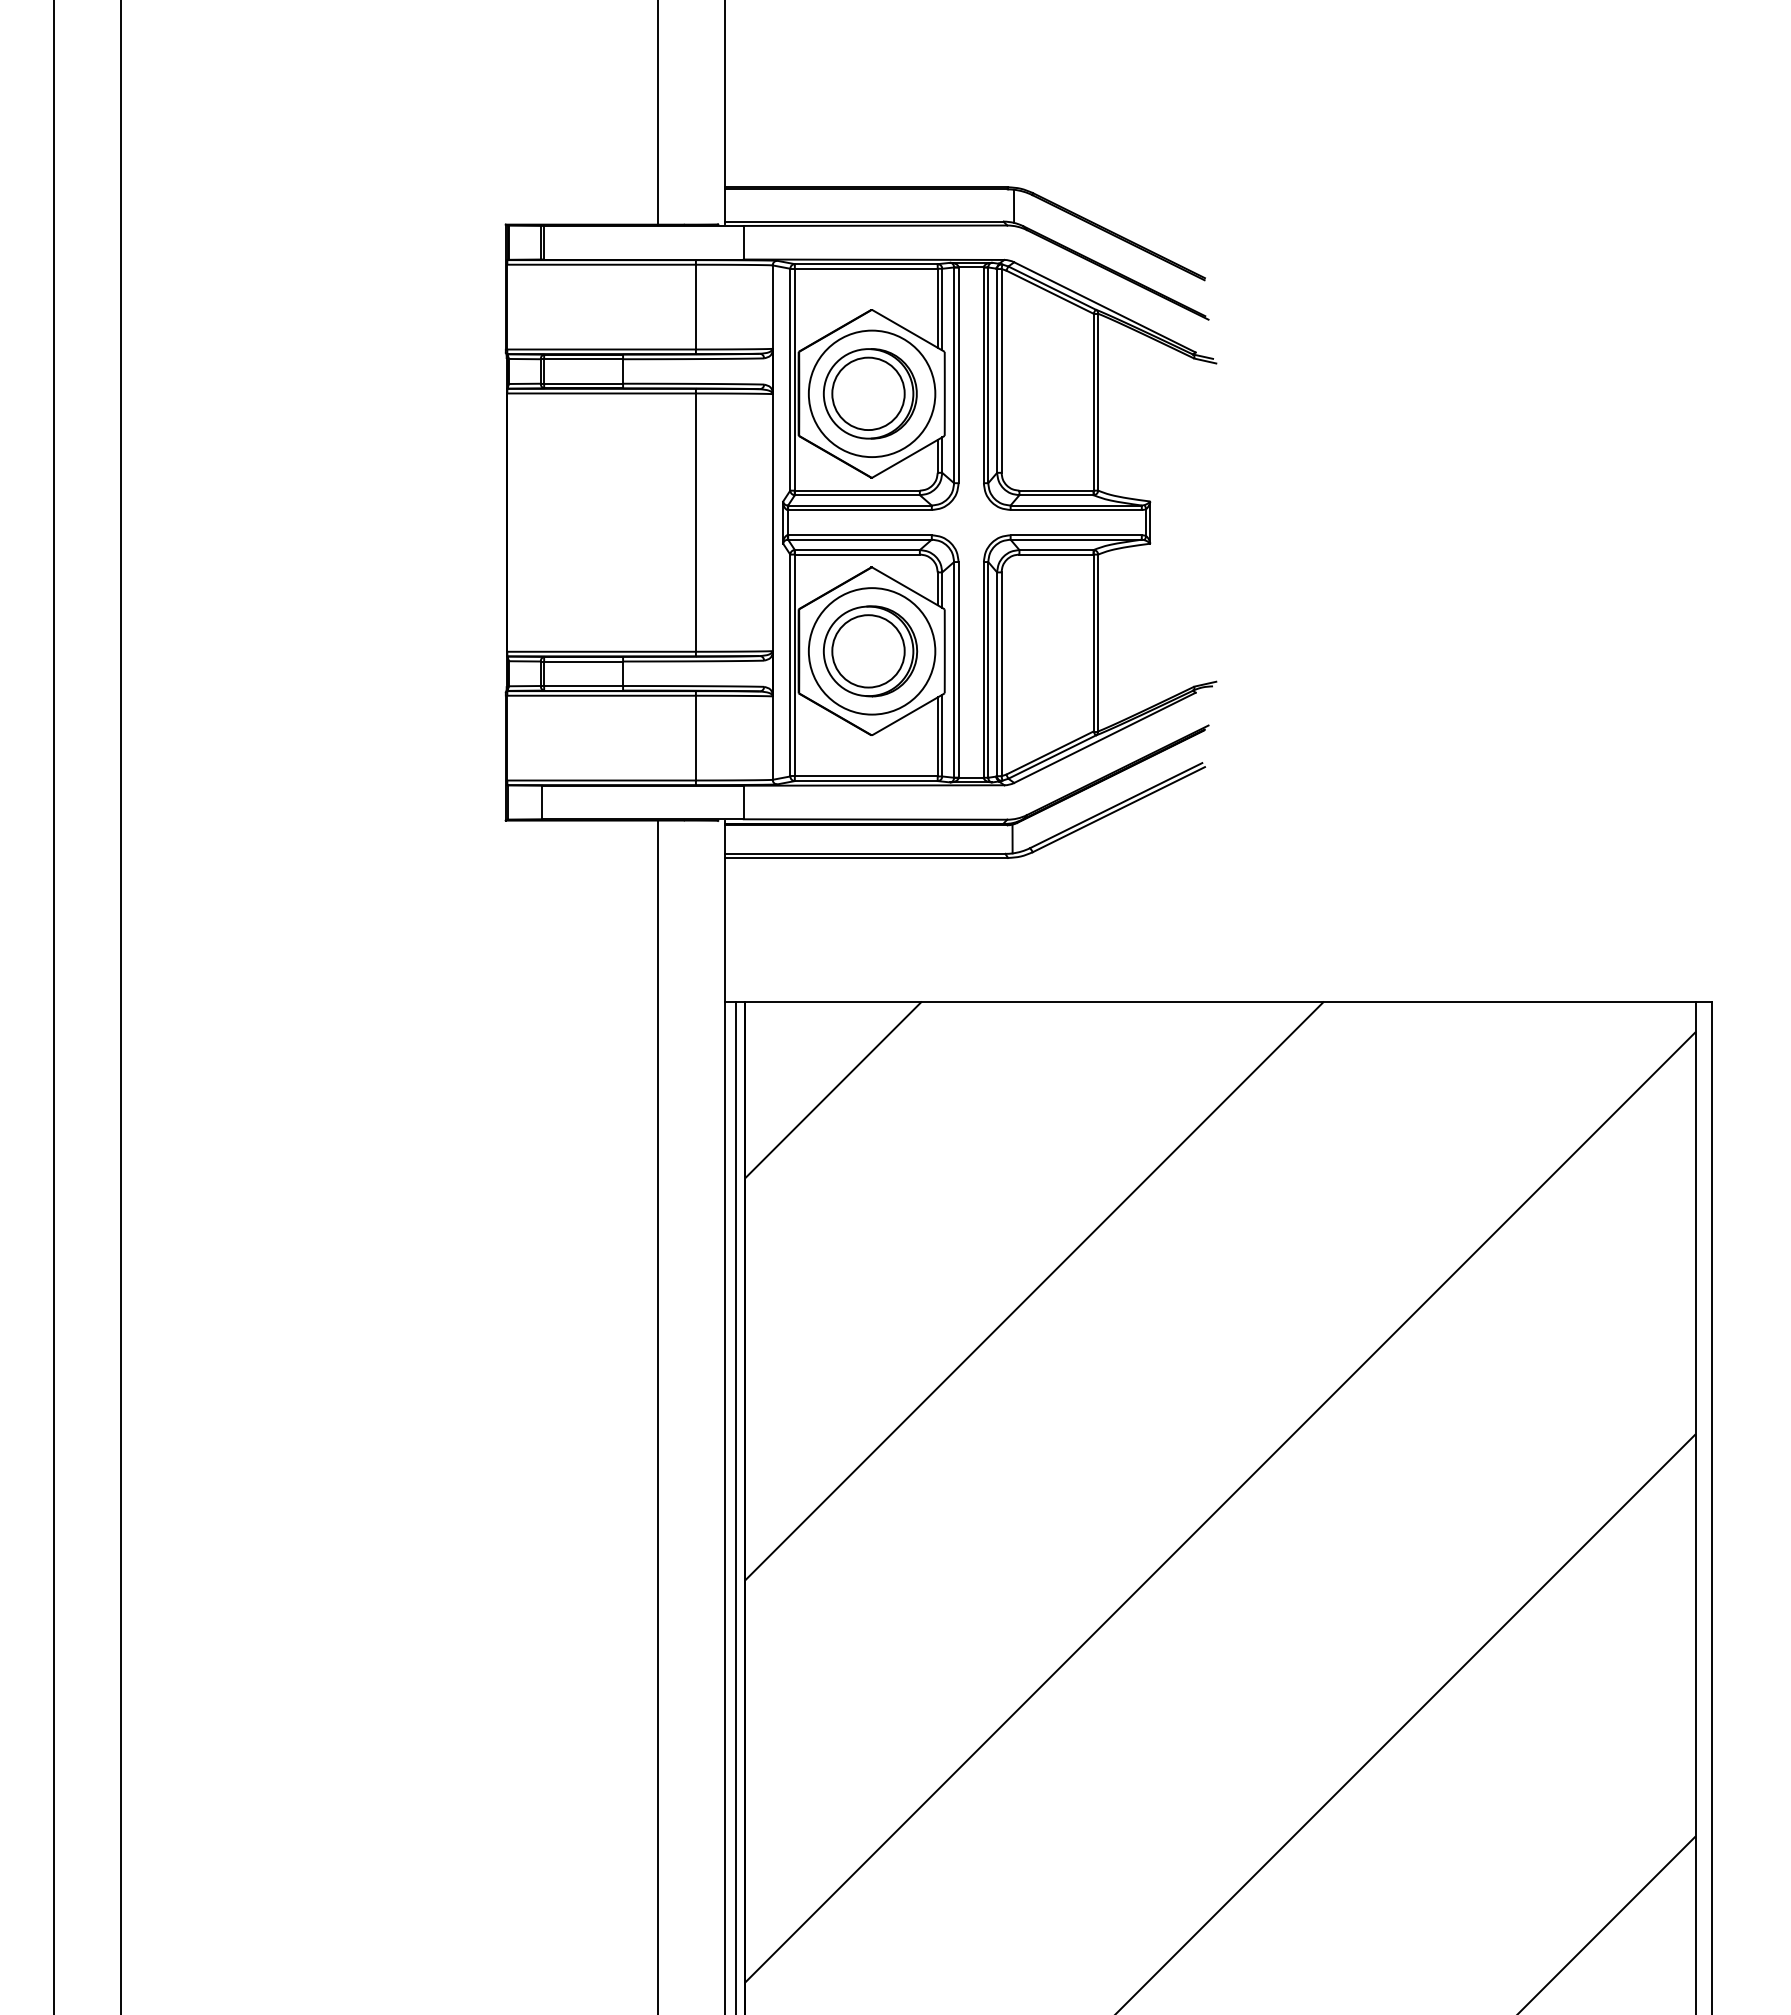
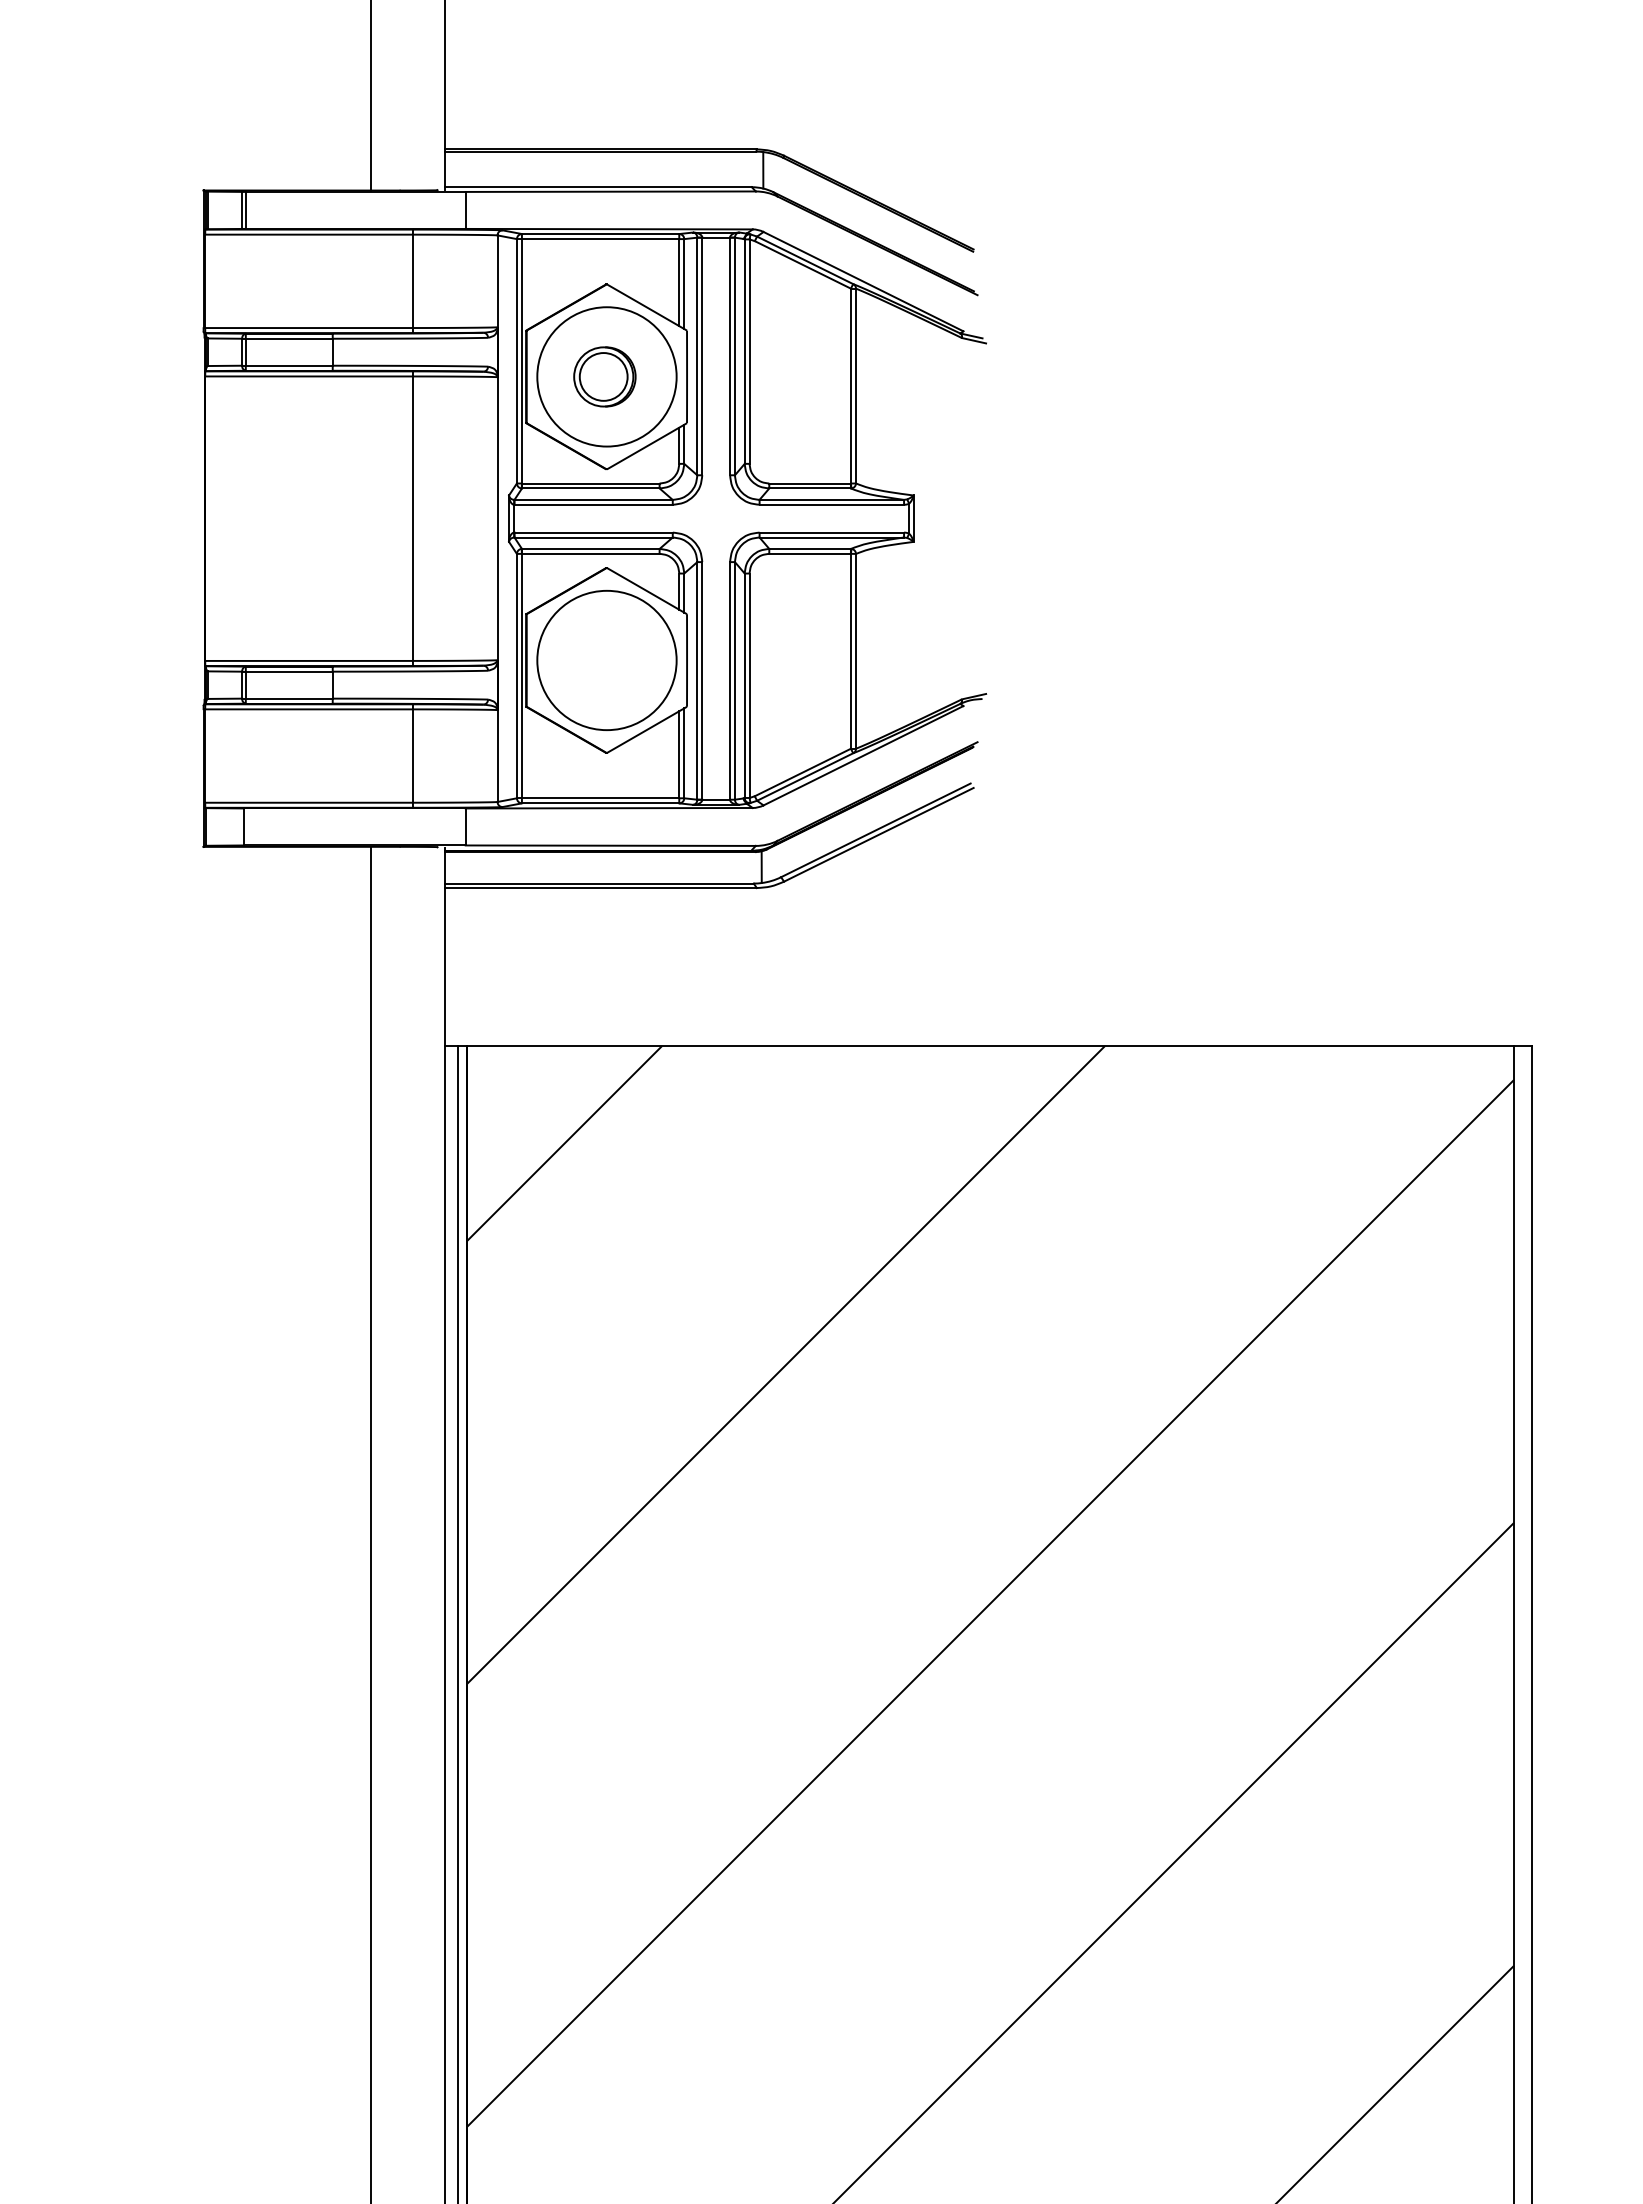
part: (869, 393) -> (604, 376), size x0.6
part: (870, 651) -> (605, 660), removed

